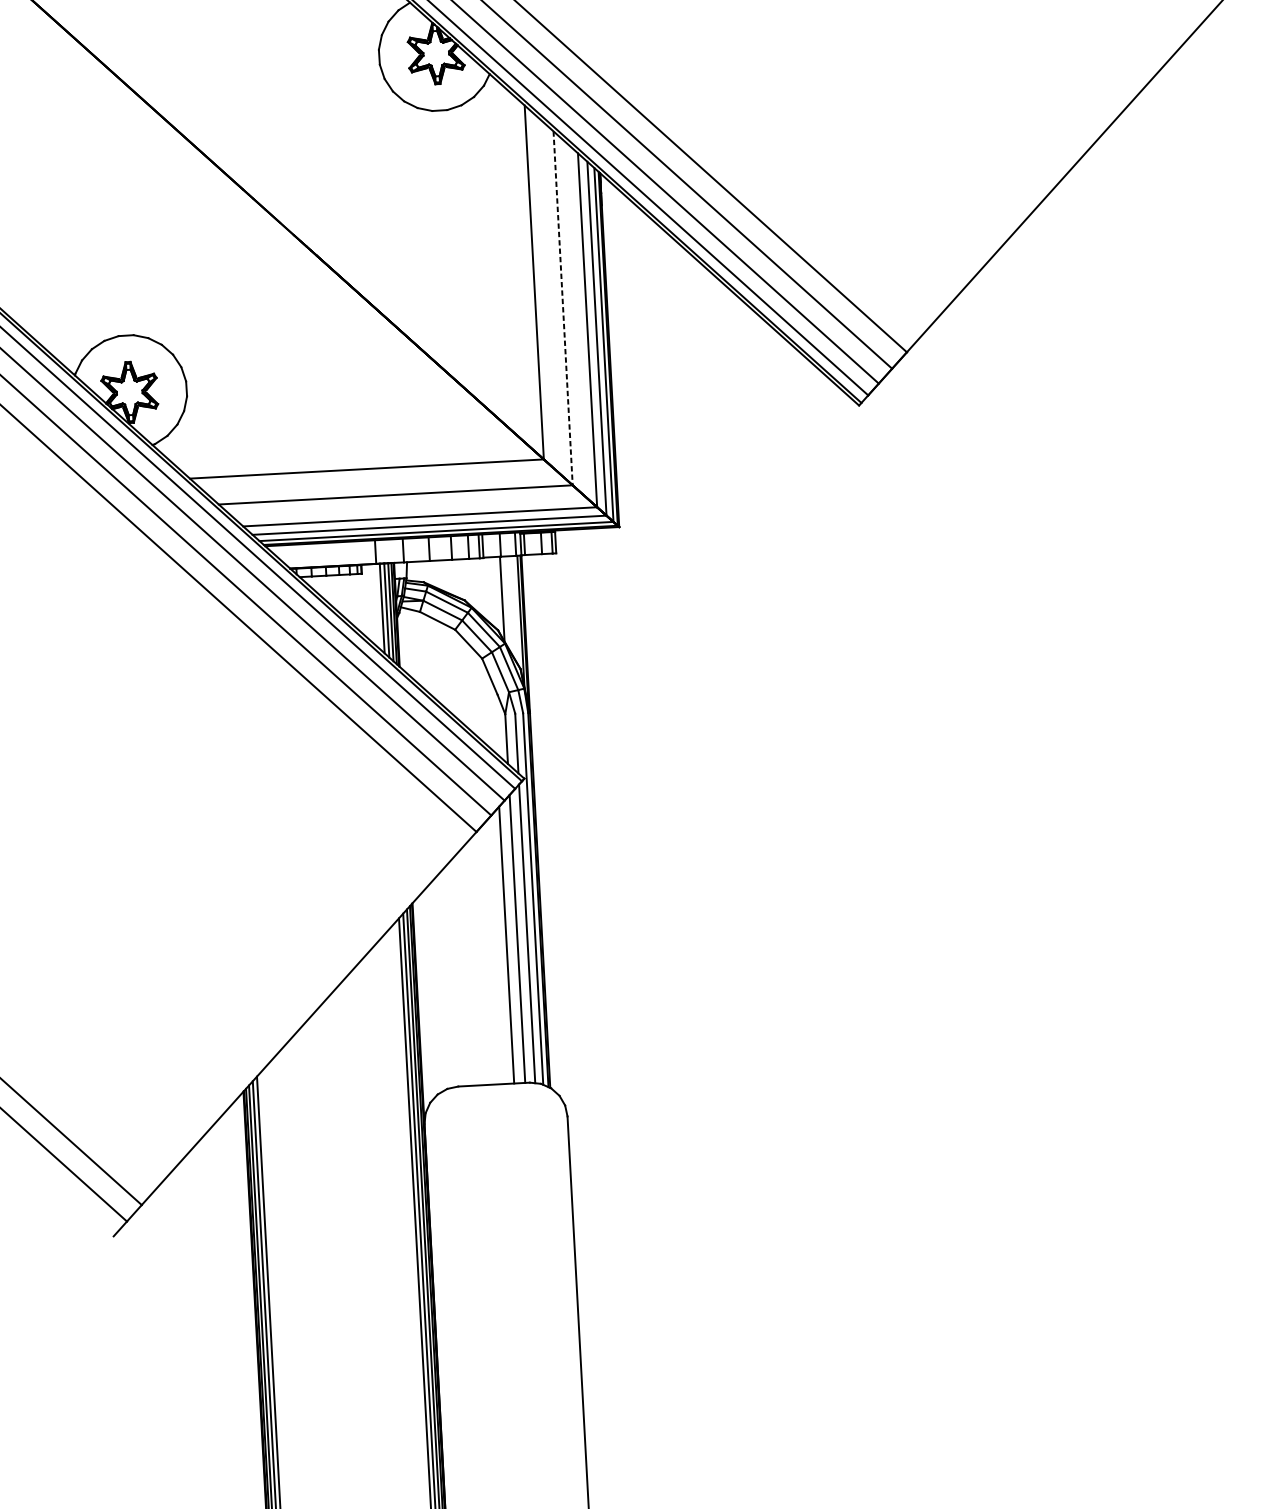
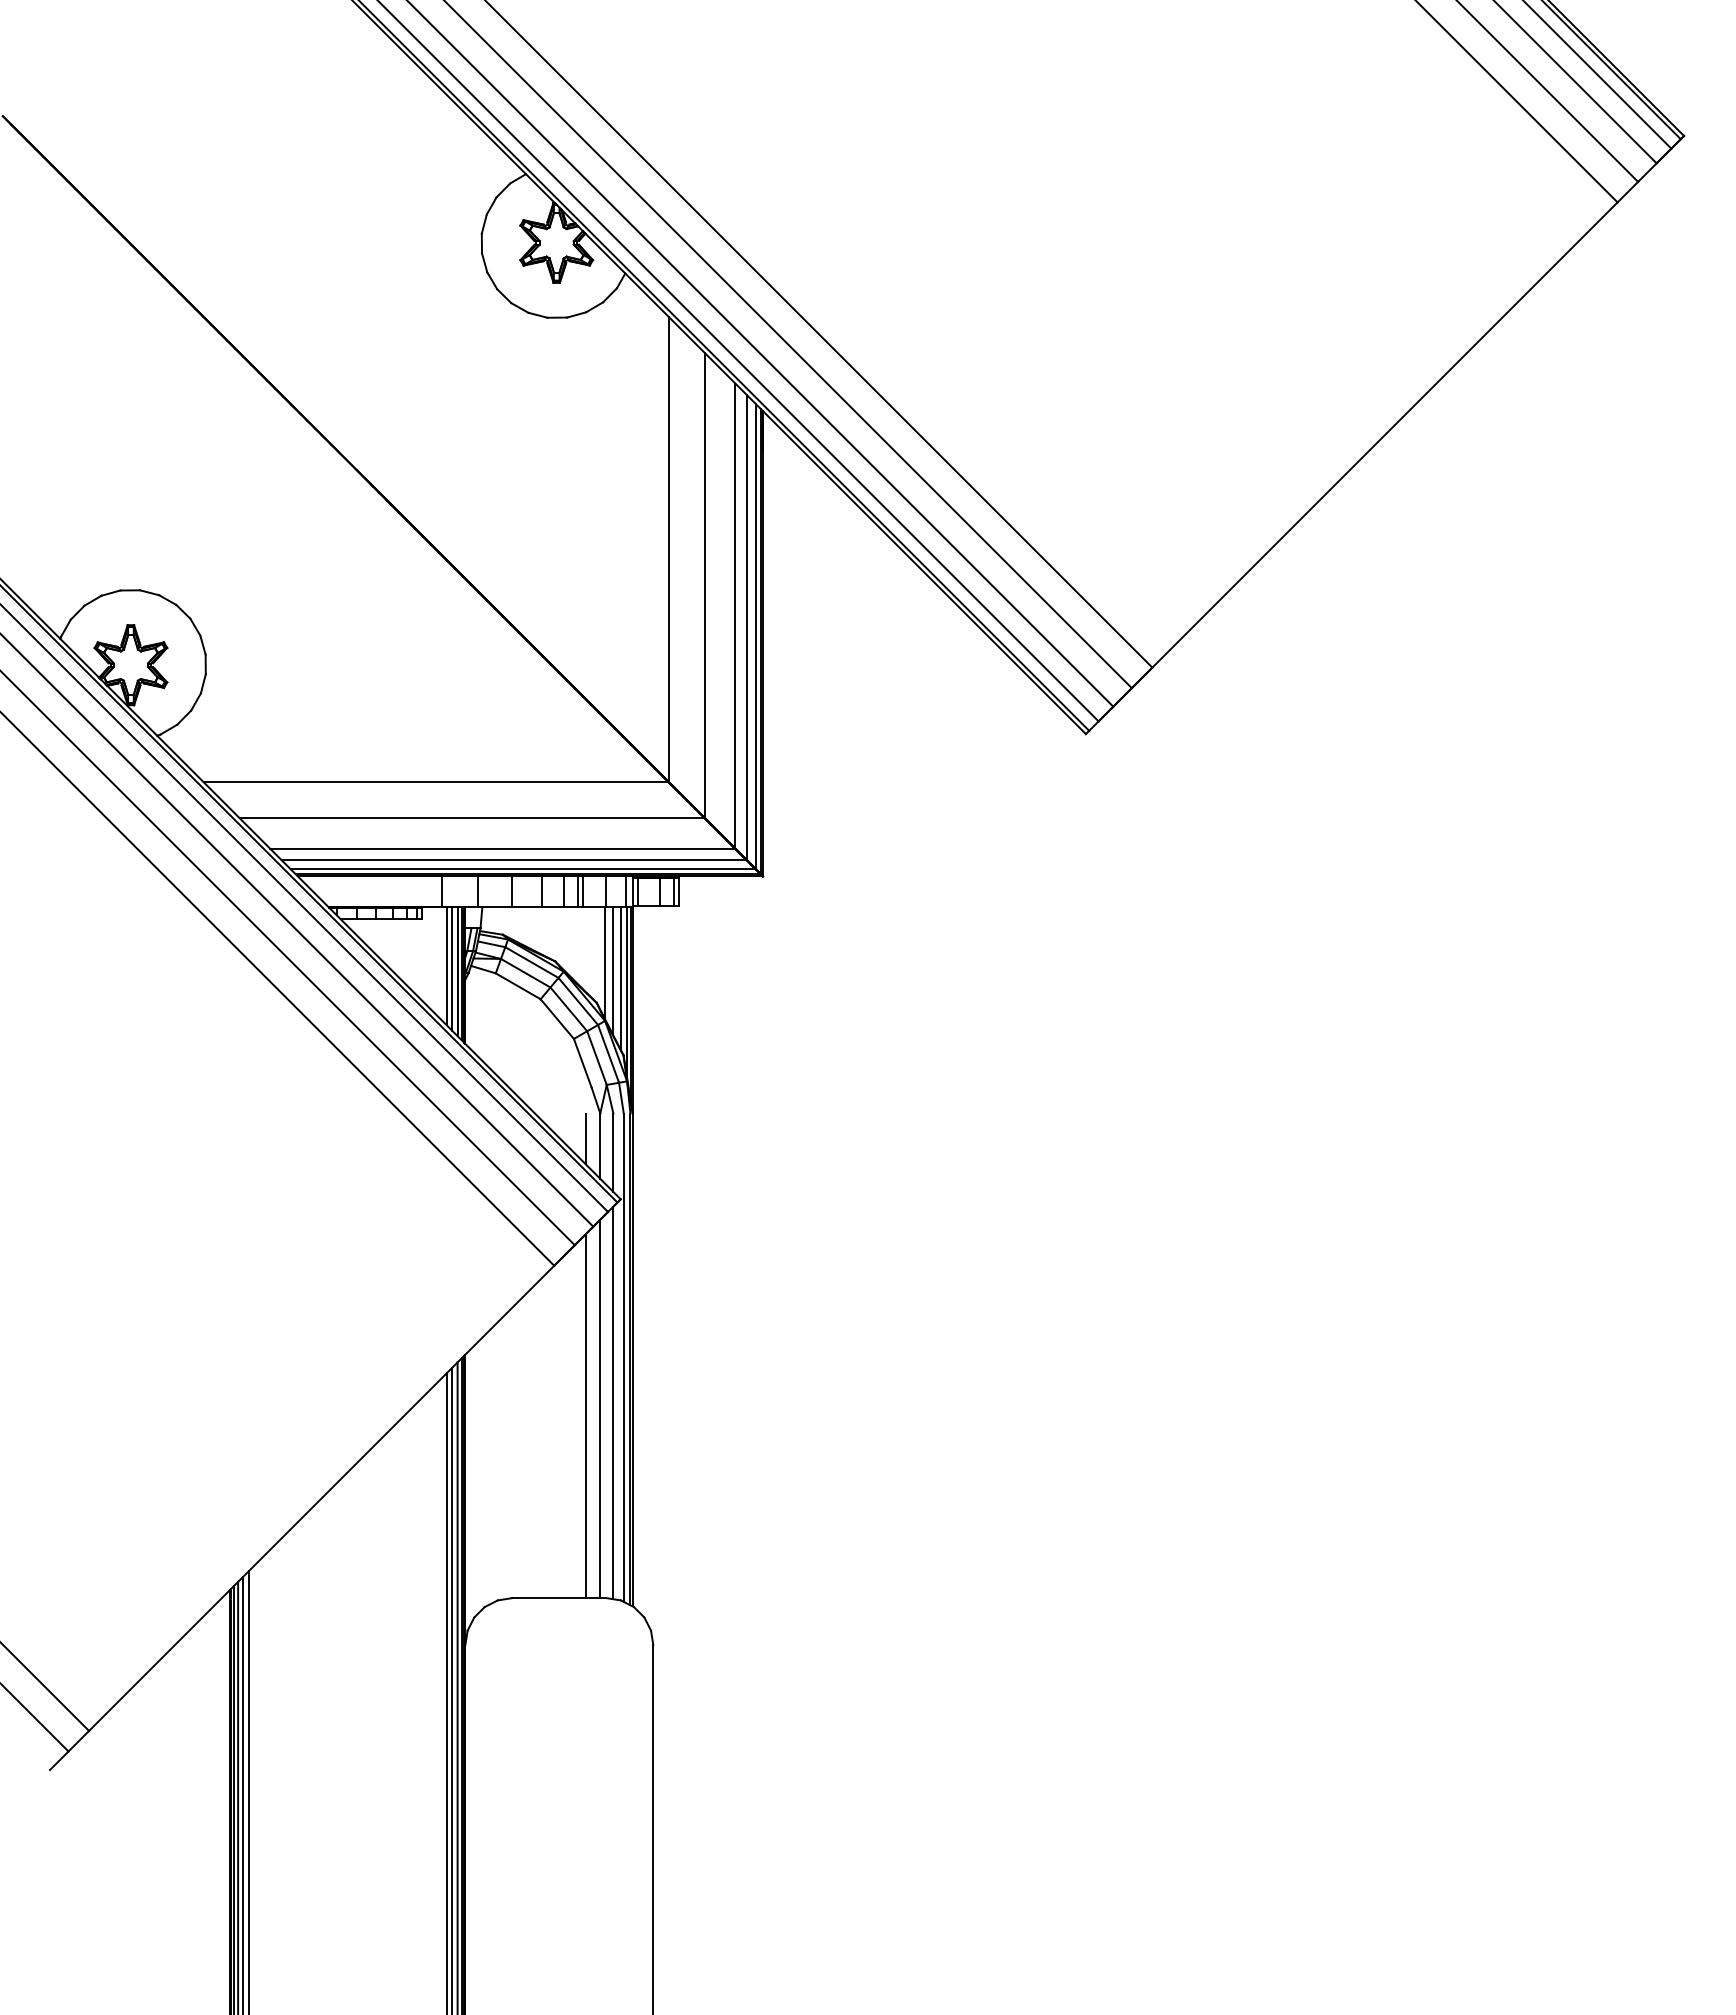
line: (562, 308) -> (704, 585), dashed -> solid
line: (509, 604) -> (613, 970), added
line: (515, 610) -> (621, 978), added
line: (495, 733) -> (585, 1138), added

